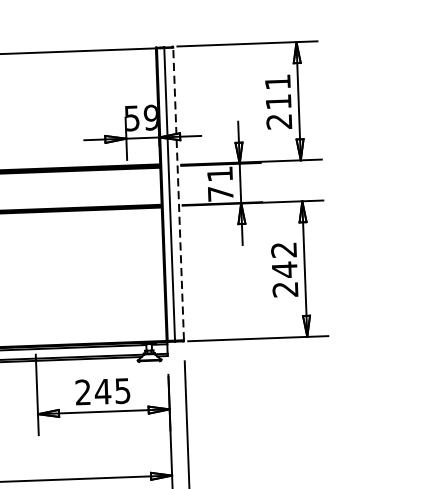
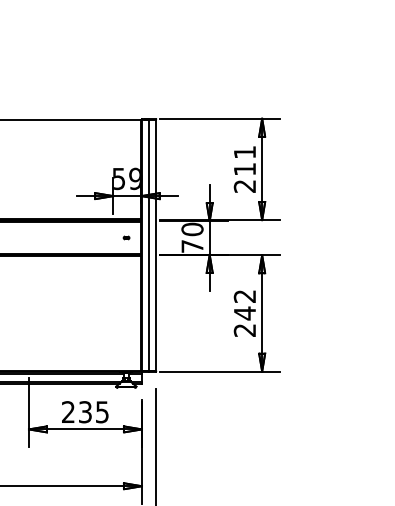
text: (220, 174) -> (192, 229), 71 -> 70
part: (143, 186) -> (126, 237), added
line: (178, 193) -> (156, 244), dashed -> solid
text: (103, 392) -> (85, 412), 245 -> 235

